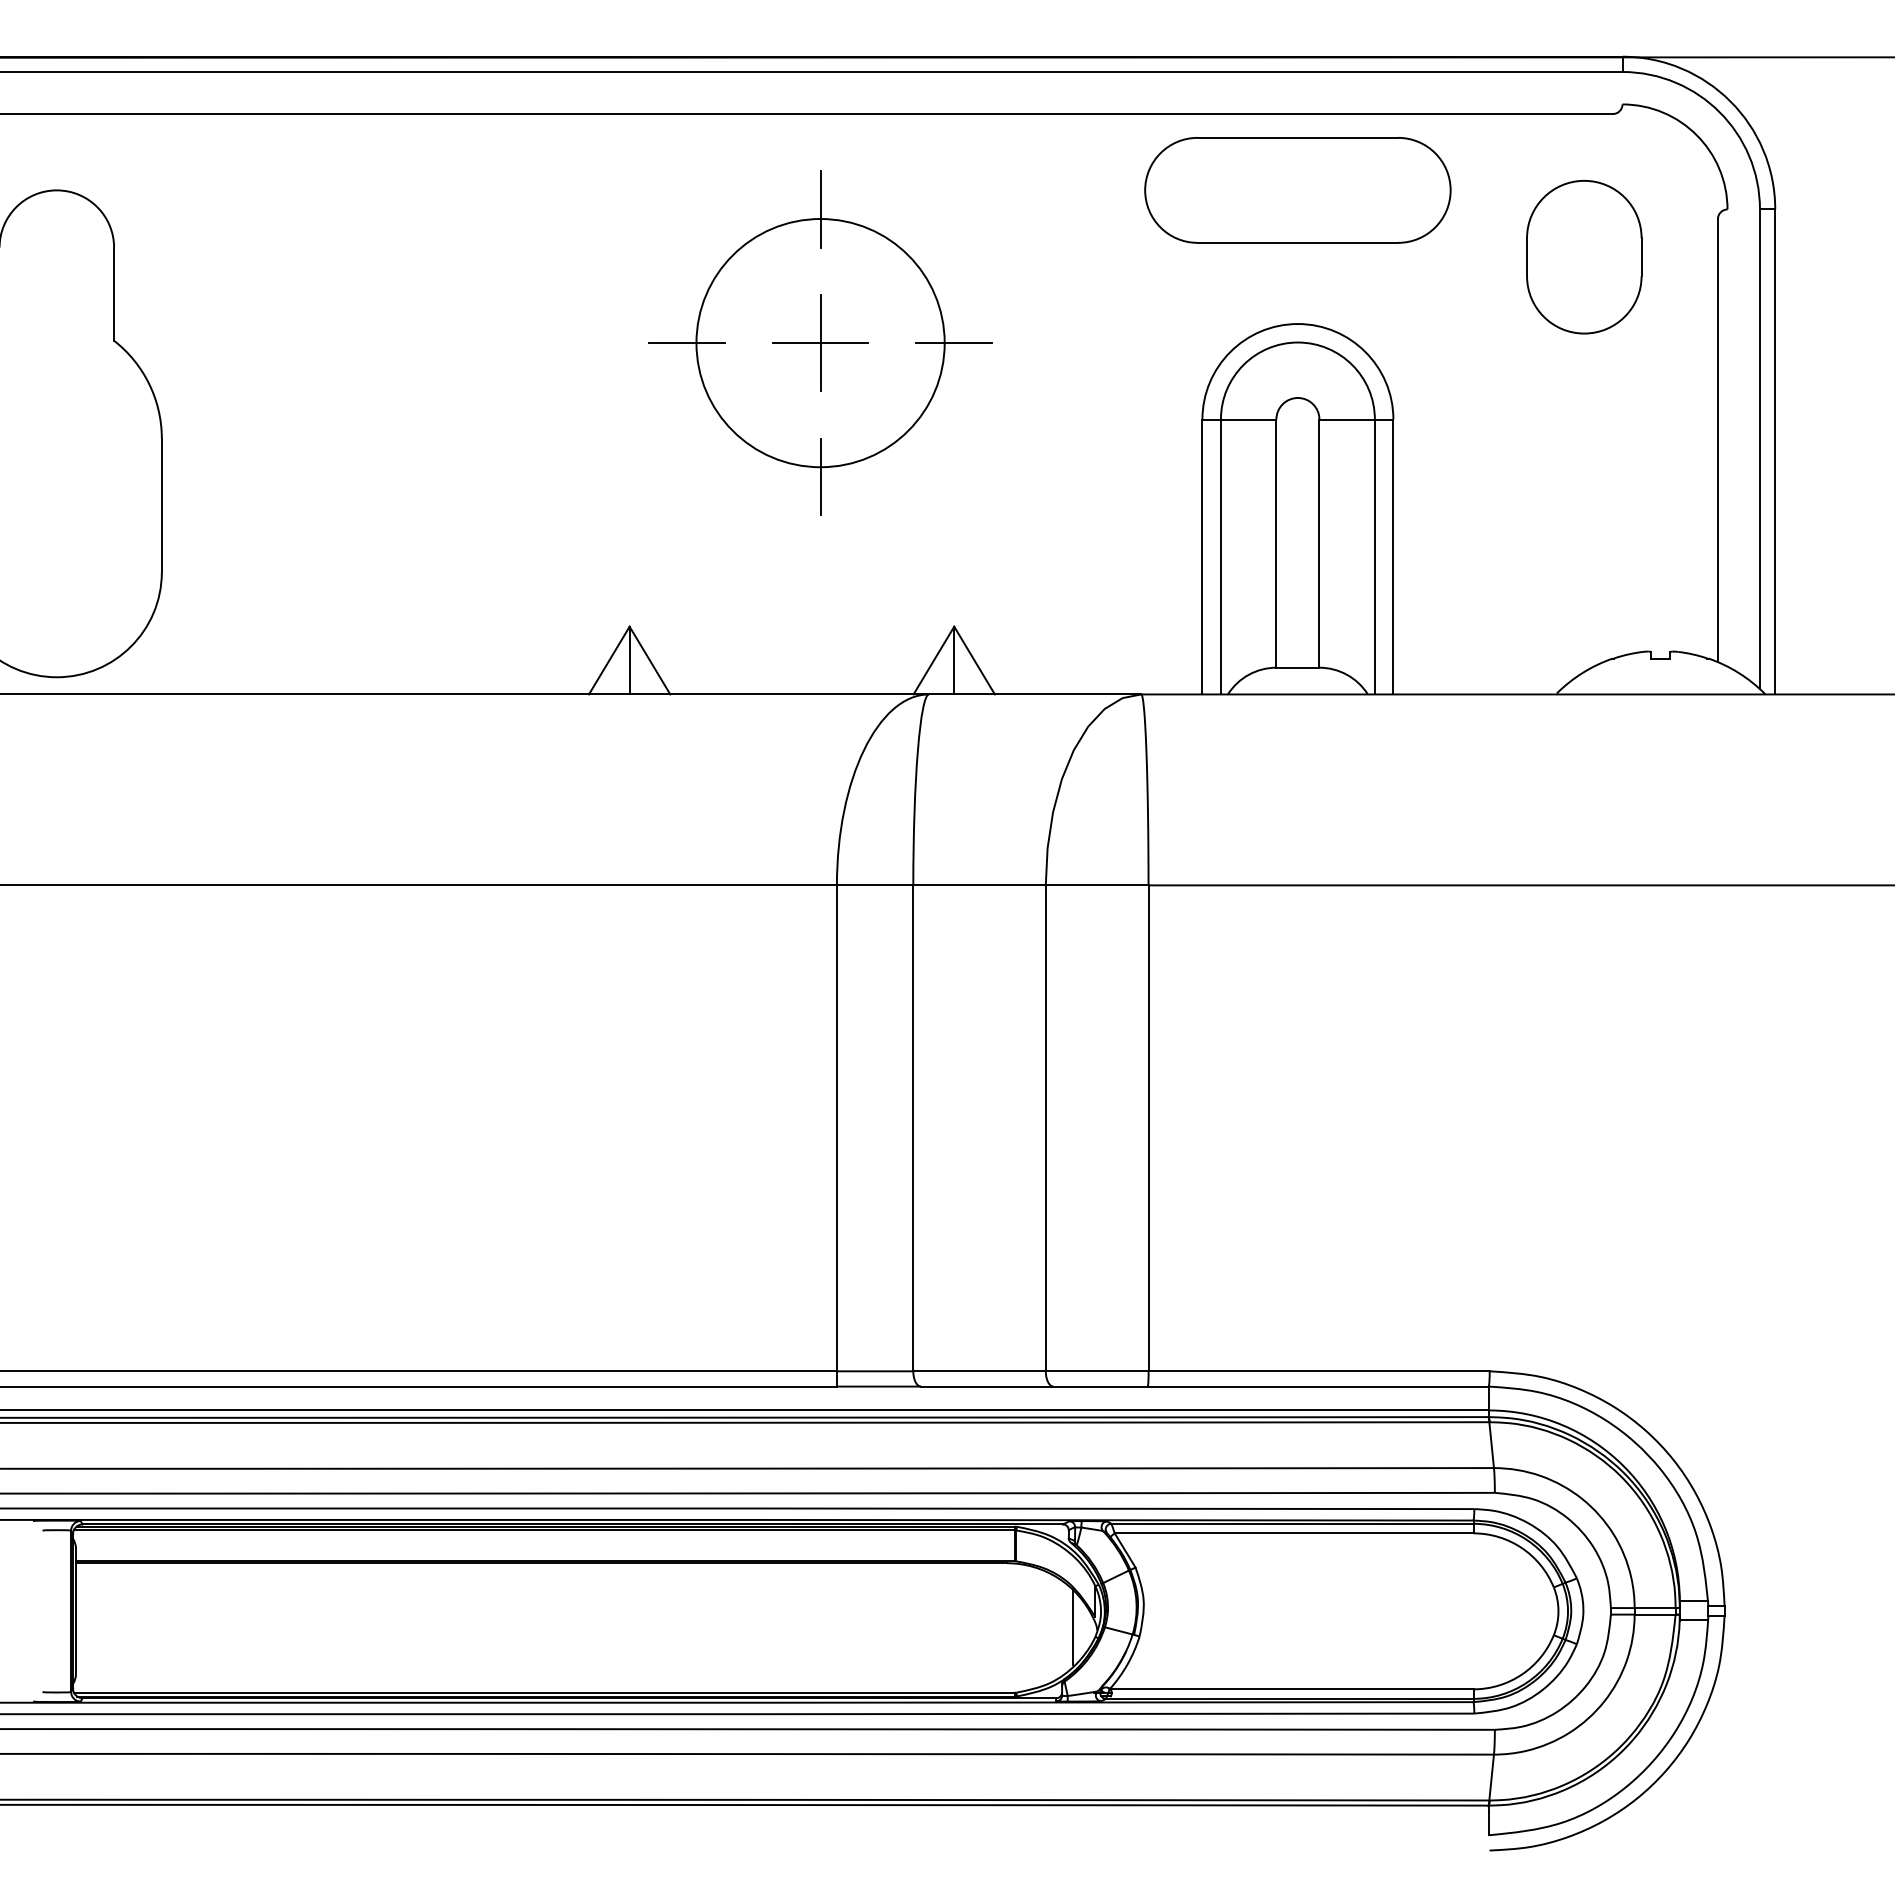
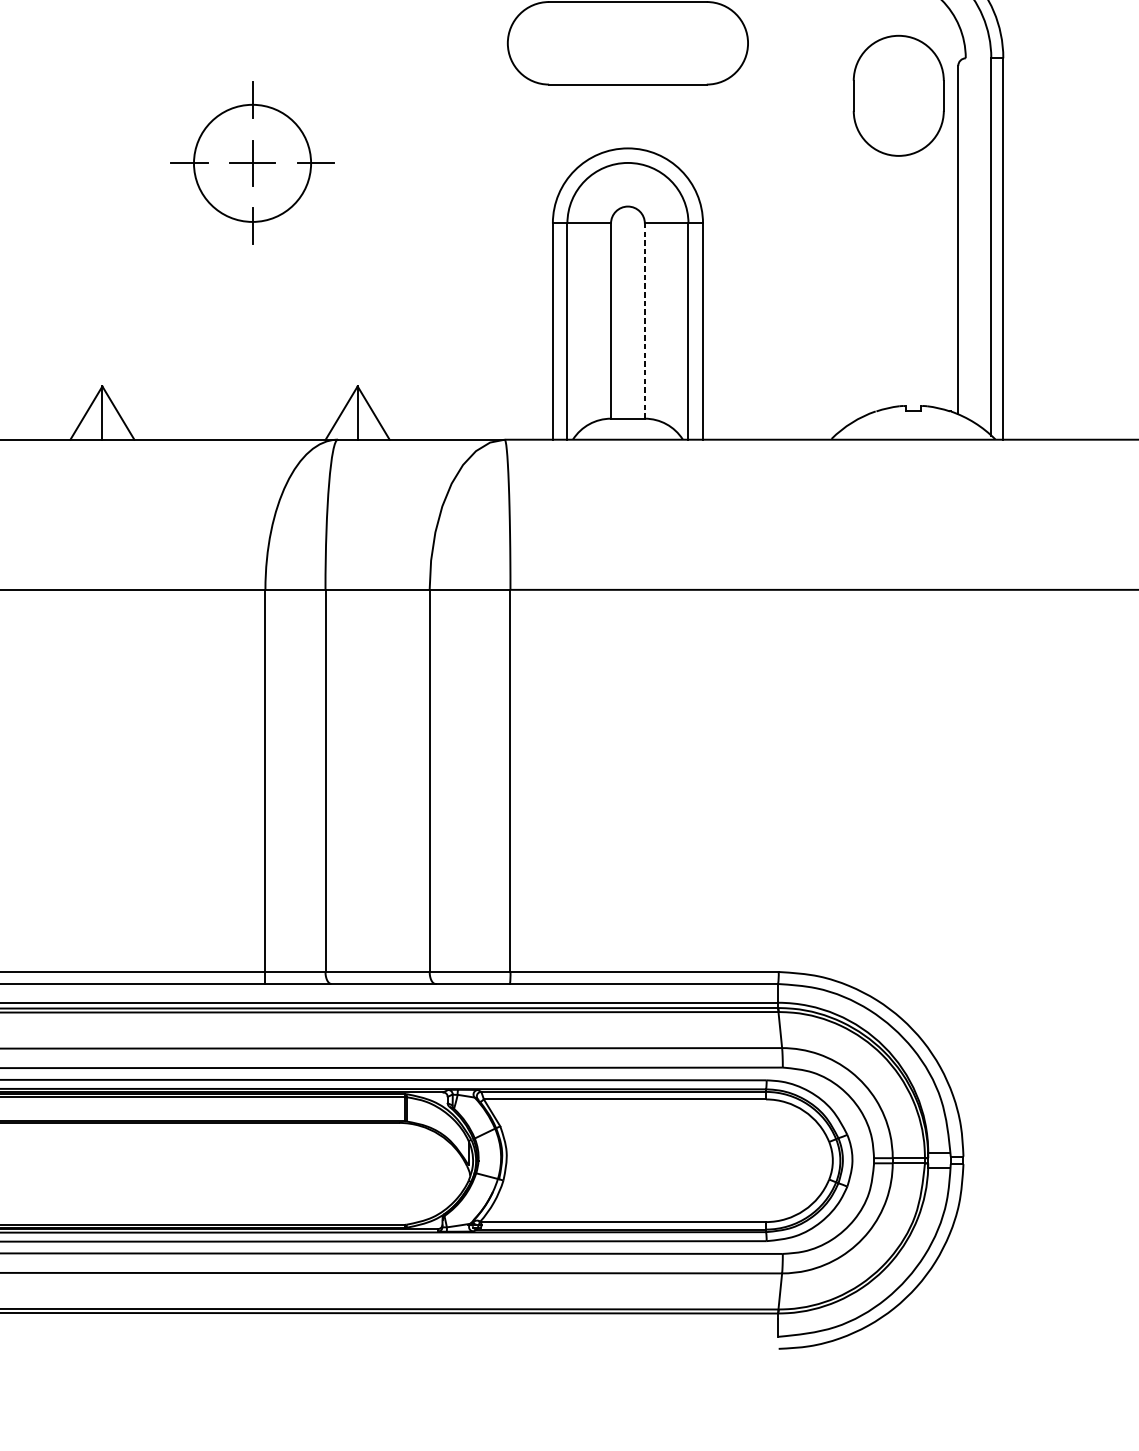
part: (1584, 257) -> (898, 96), moved
part: (820, 342) -> (252, 162), size x0.6
line: (1319, 543) -> (644, 321), solid -> dashed
line: (1072, 1626) -> (450, 1172), removed

